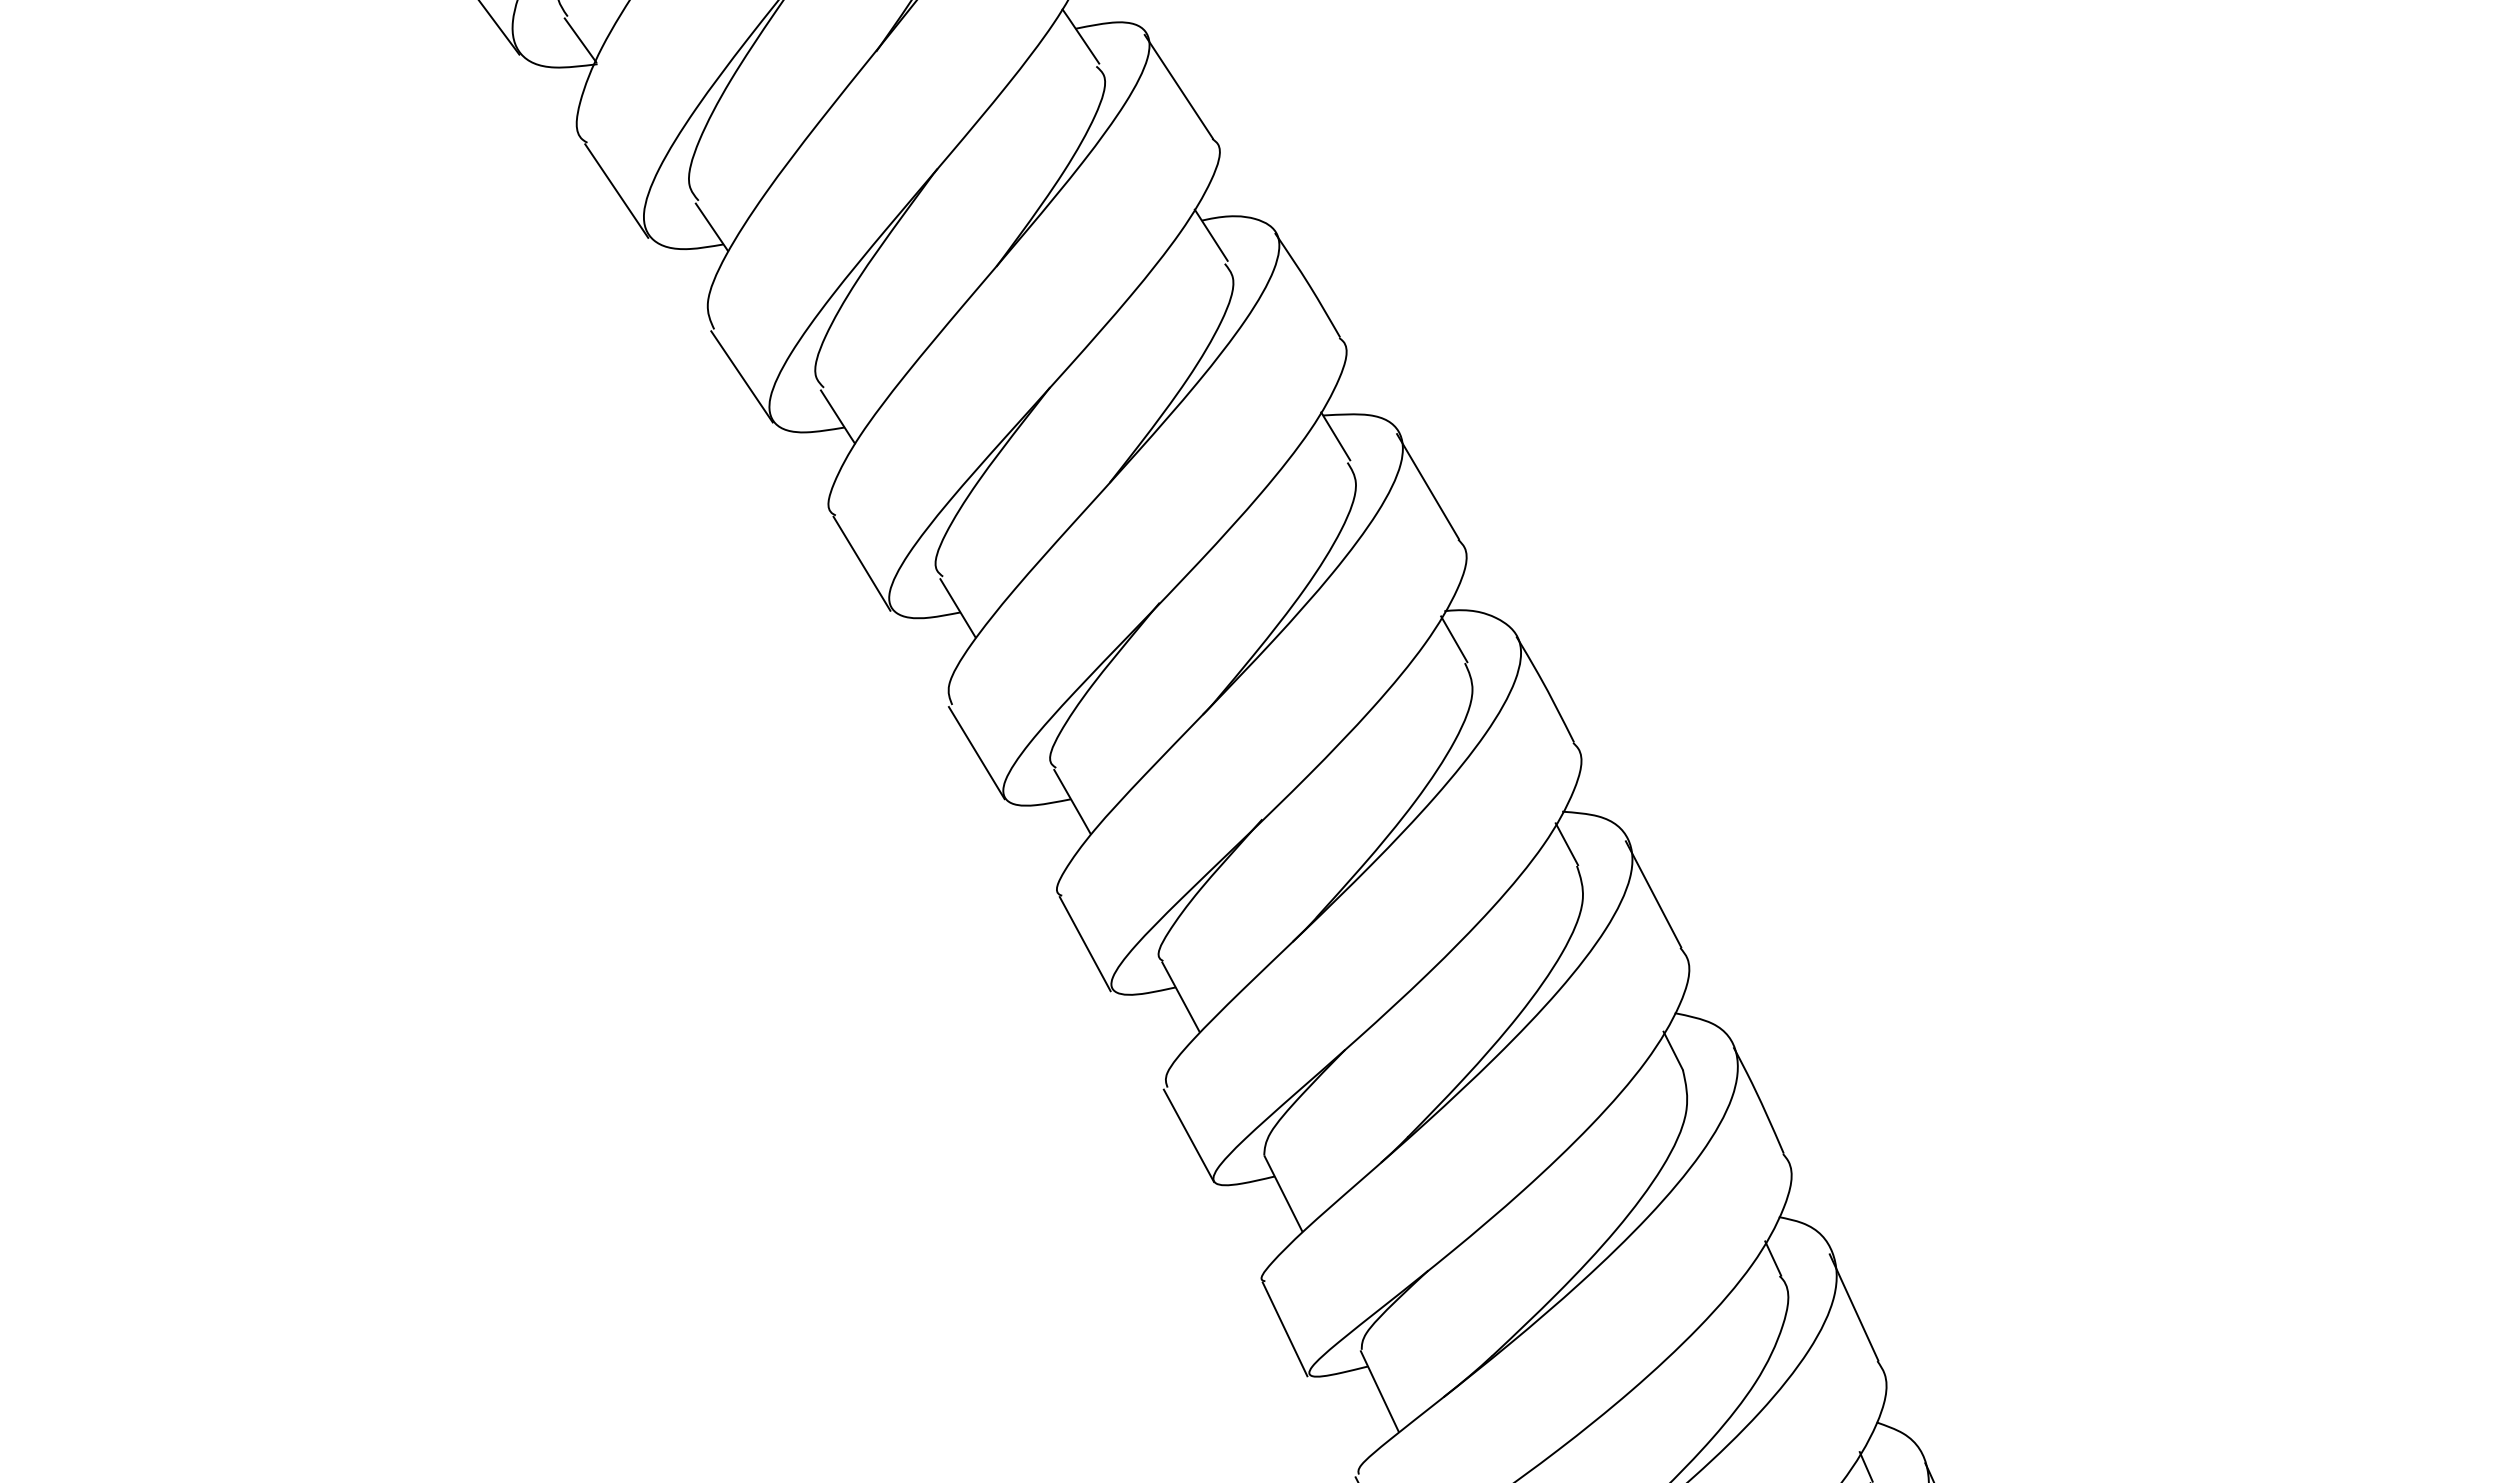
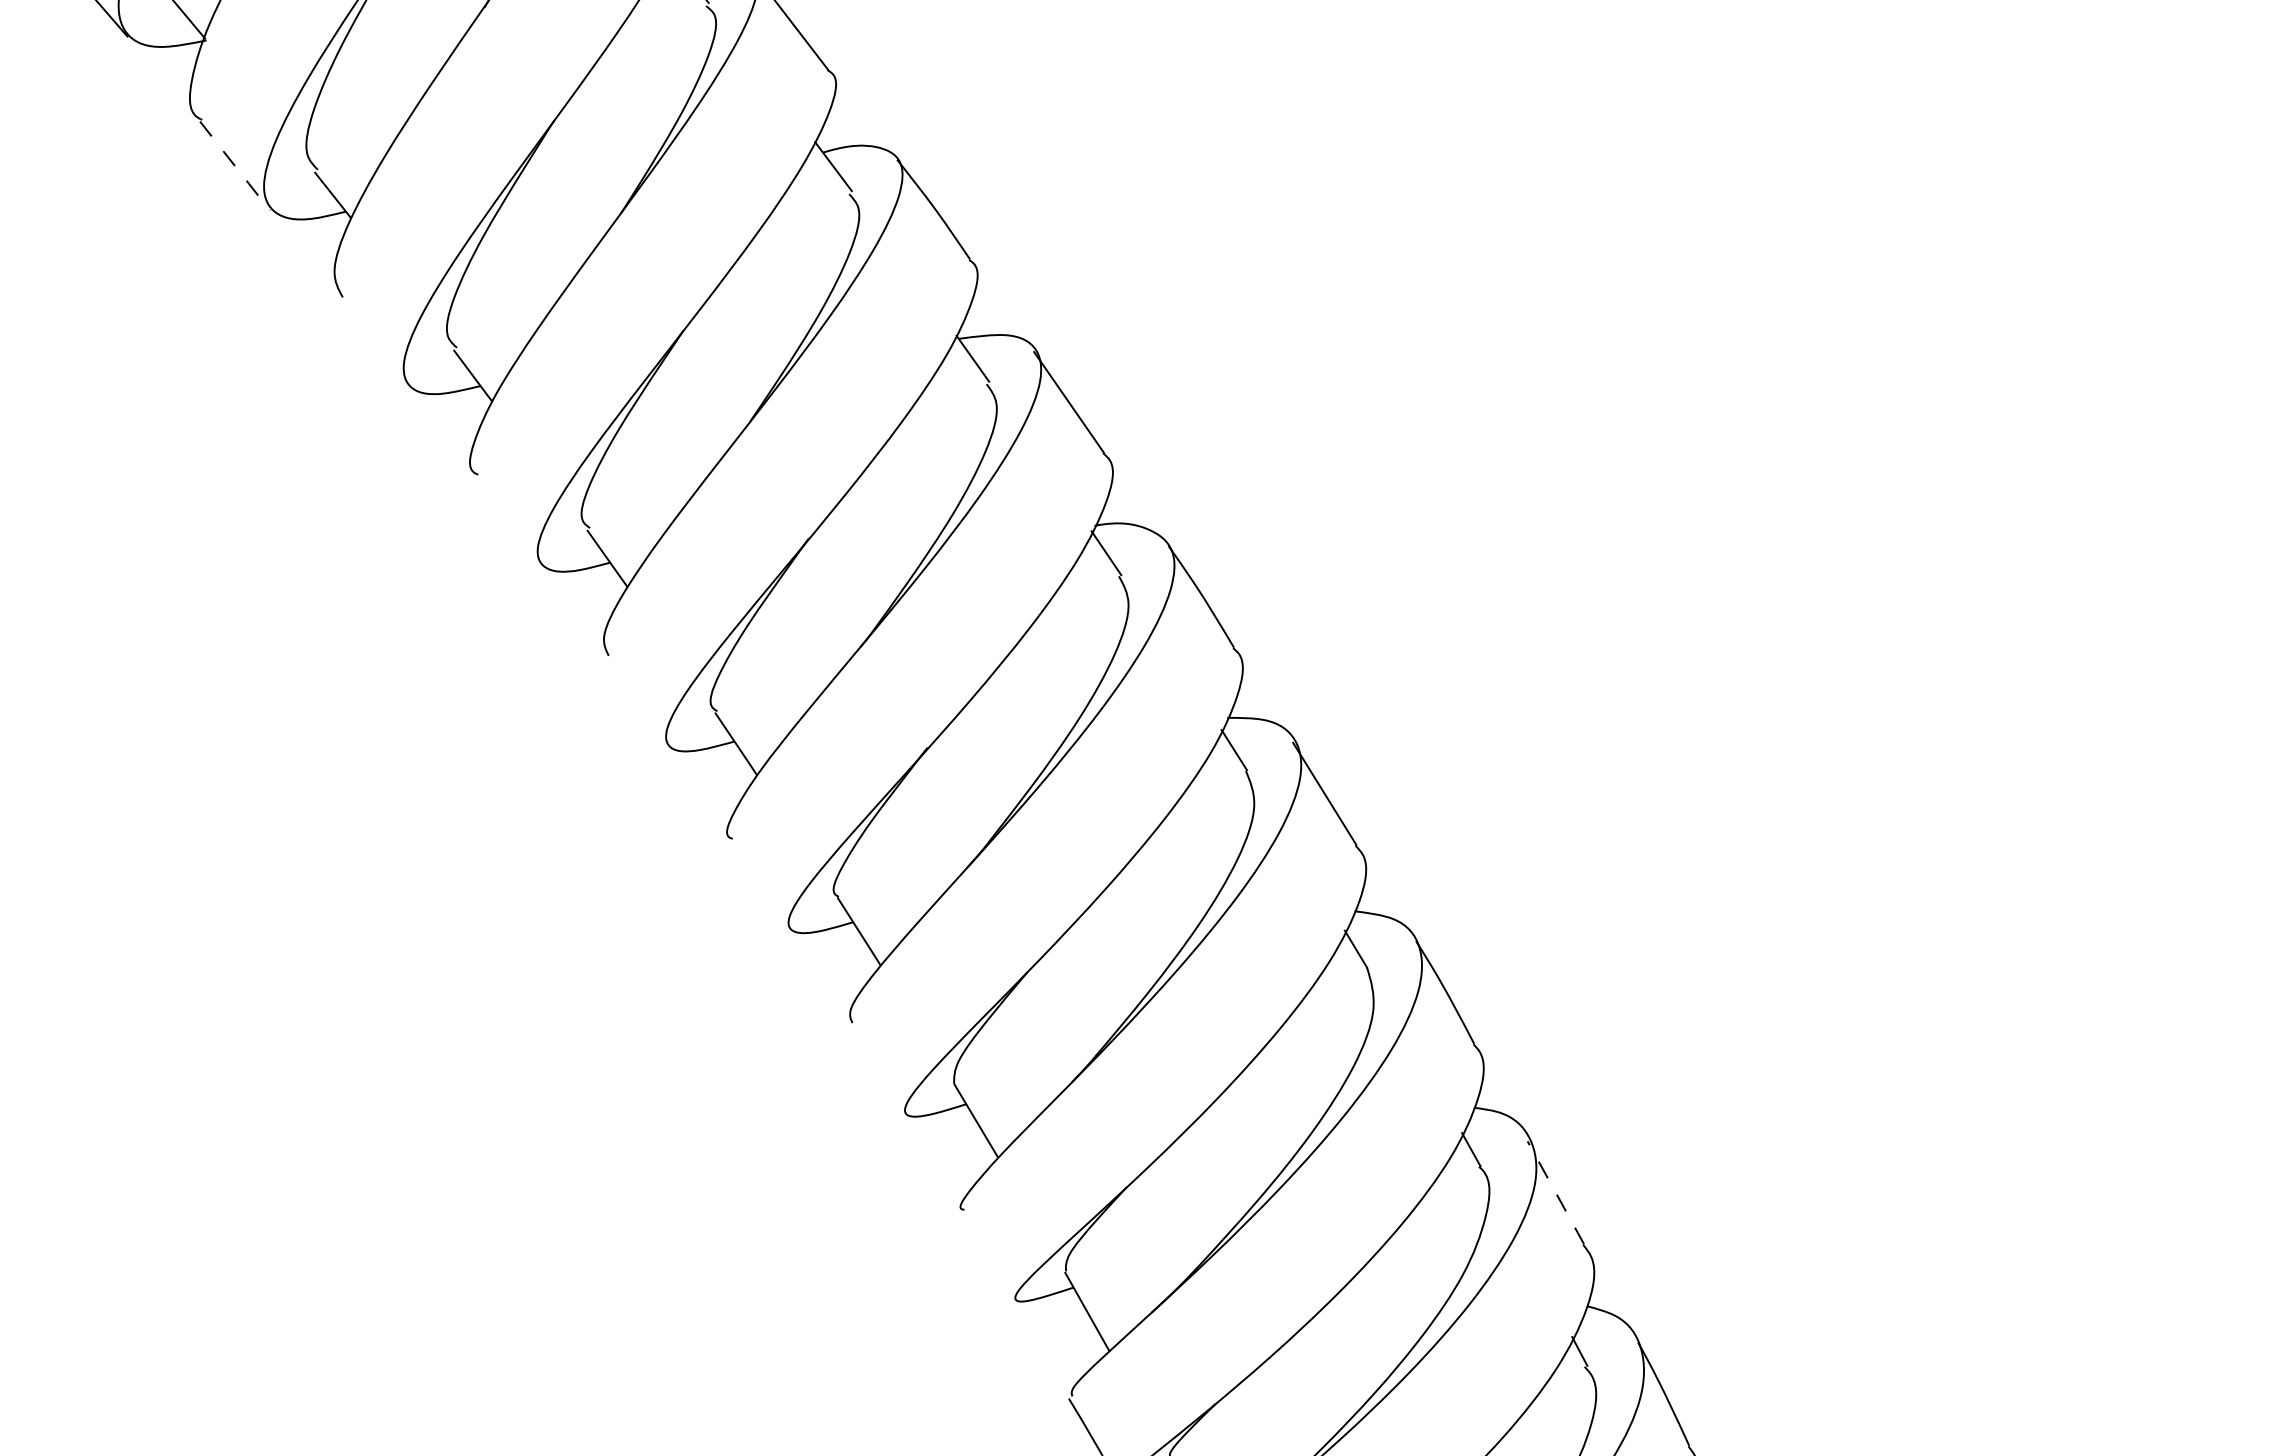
line: (617, 191) -> (235, 166), solid -> dashed
line: (741, 376) -> (373, 342), removed
line: (861, 563) -> (507, 520), removed
line: (976, 753) -> (636, 702), removed
line: (1084, 944) -> (758, 885), removed
line: (1188, 1135) -> (876, 1069), removed
line: (1853, 1307) -> (1555, 1192), solid -> dashed
line: (1284, 1329) -> (987, 1256), removed

